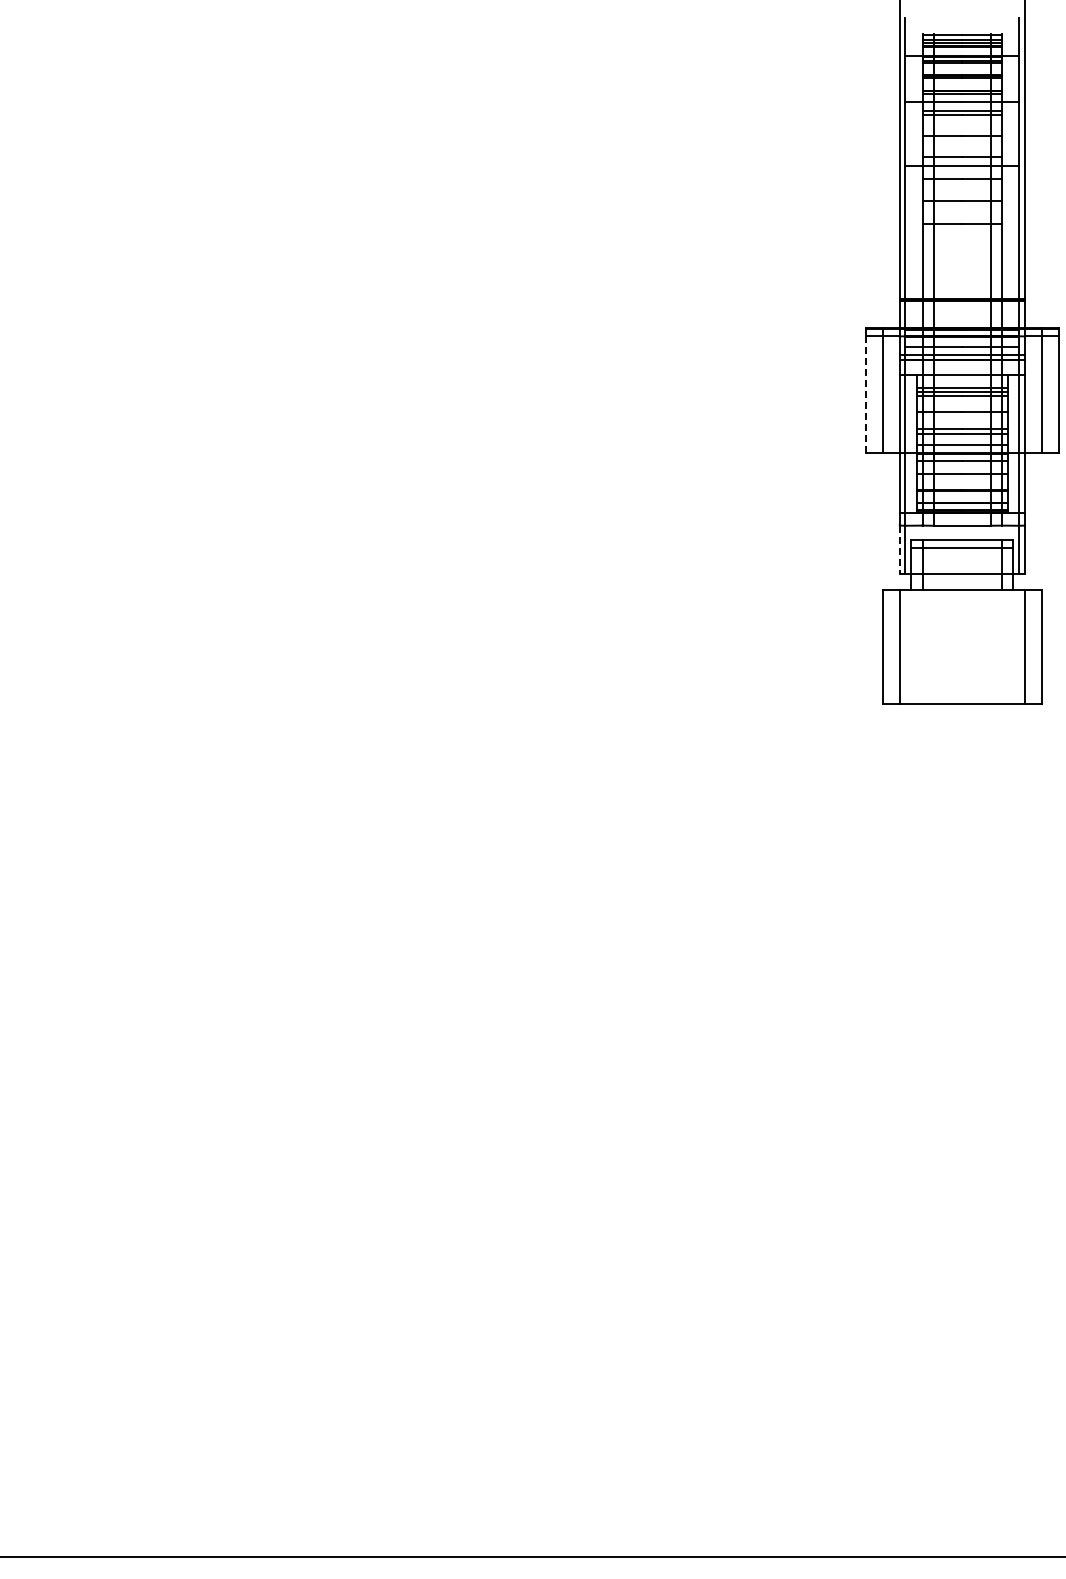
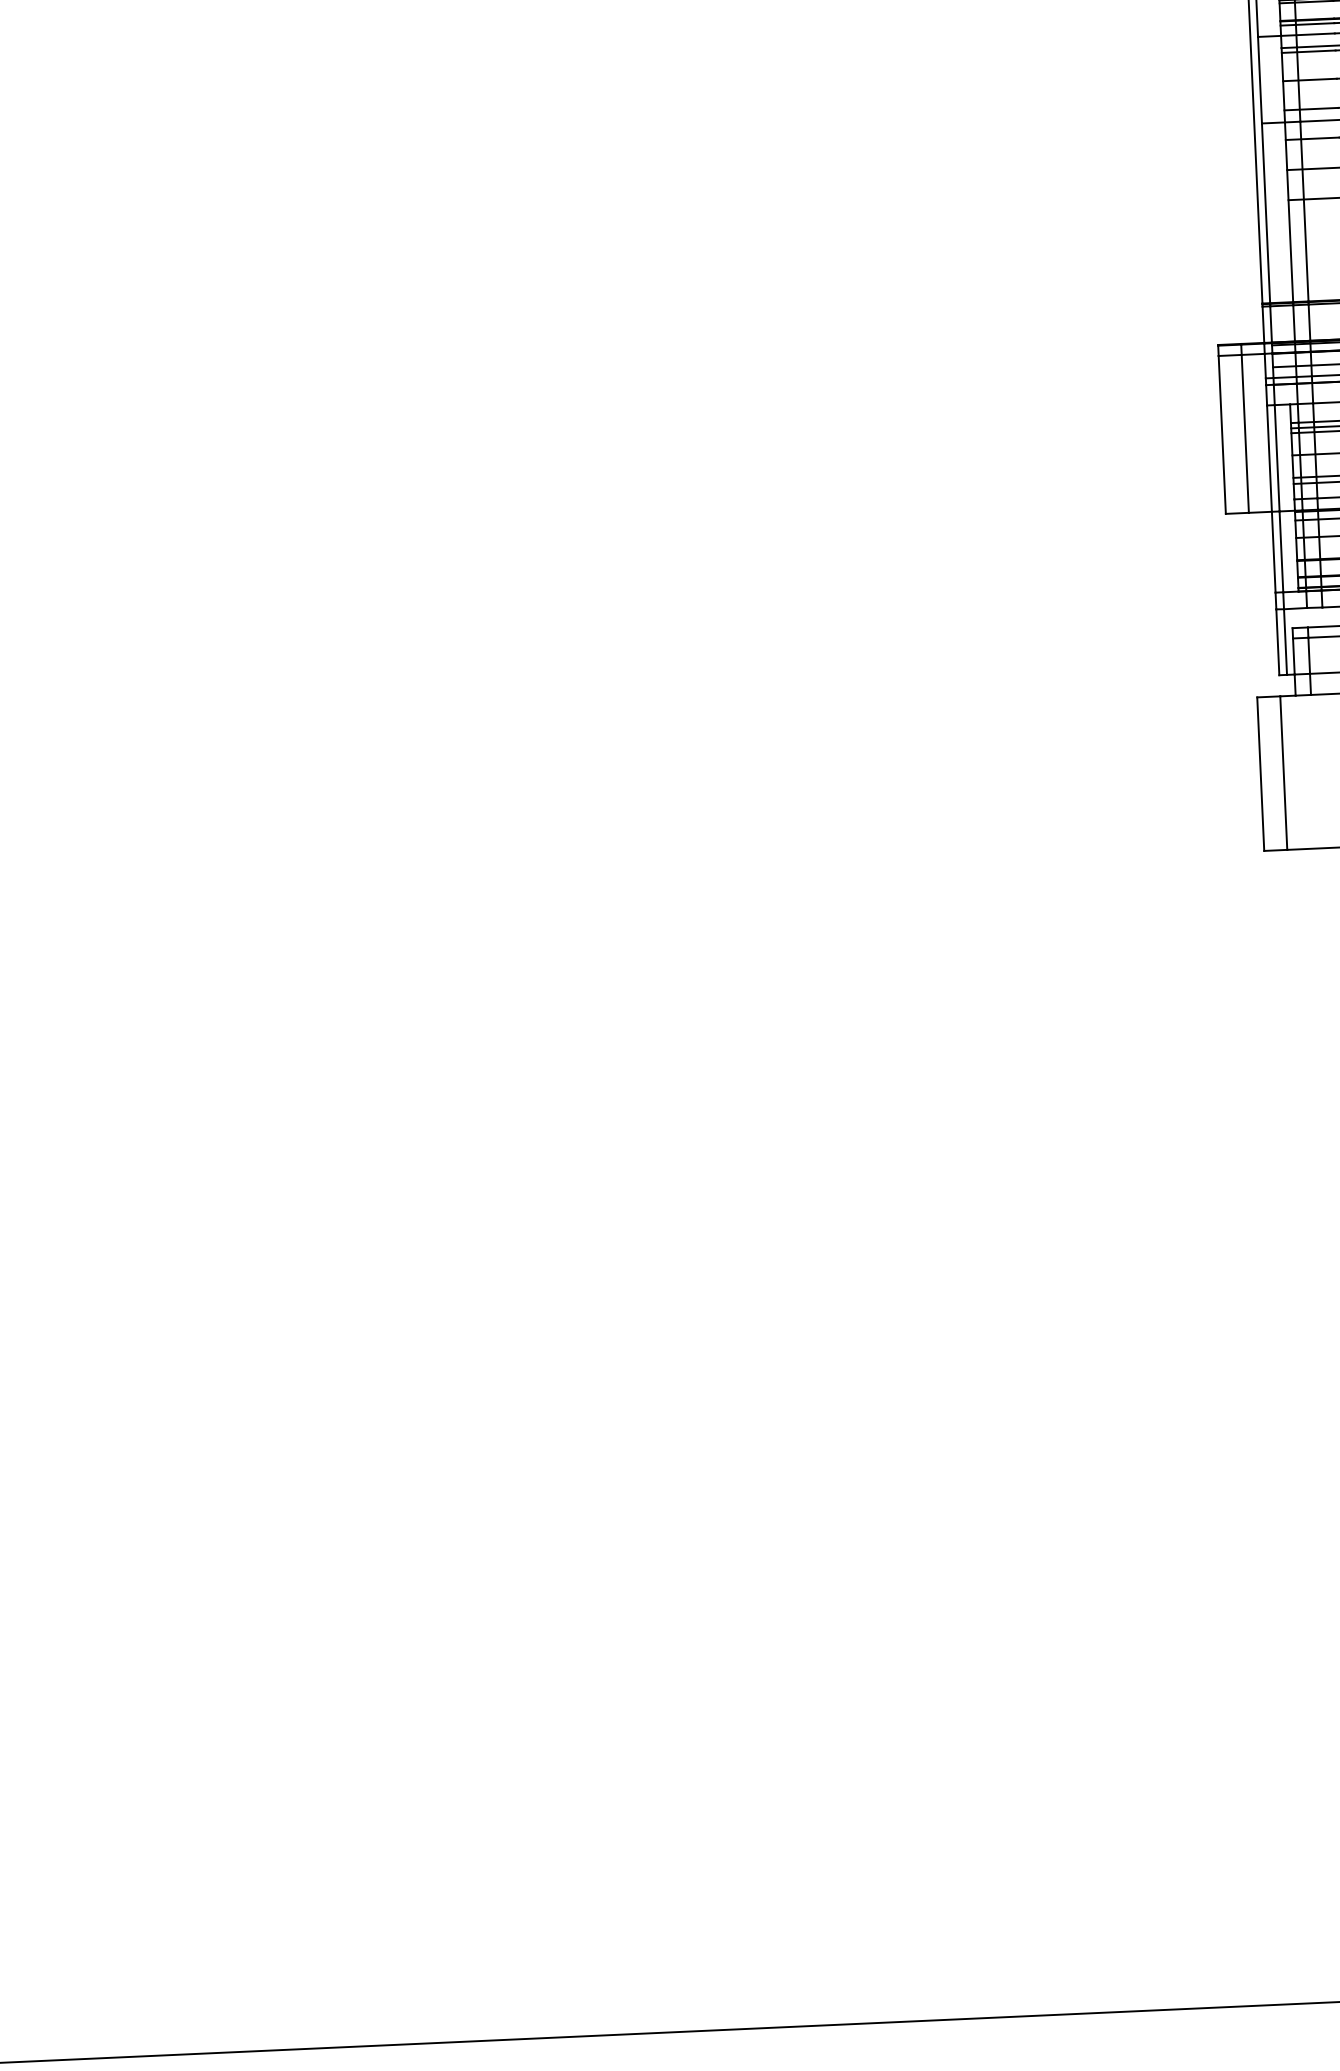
line: (865, 395) -> (1222, 435), dashed -> solid
line: (899, 550) -> (1277, 643), dashed -> solid

